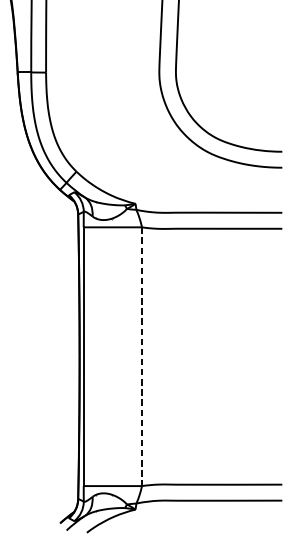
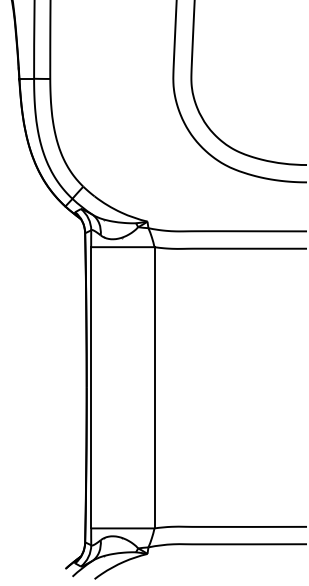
line: (142, 356) -> (154, 387), dashed -> solid

